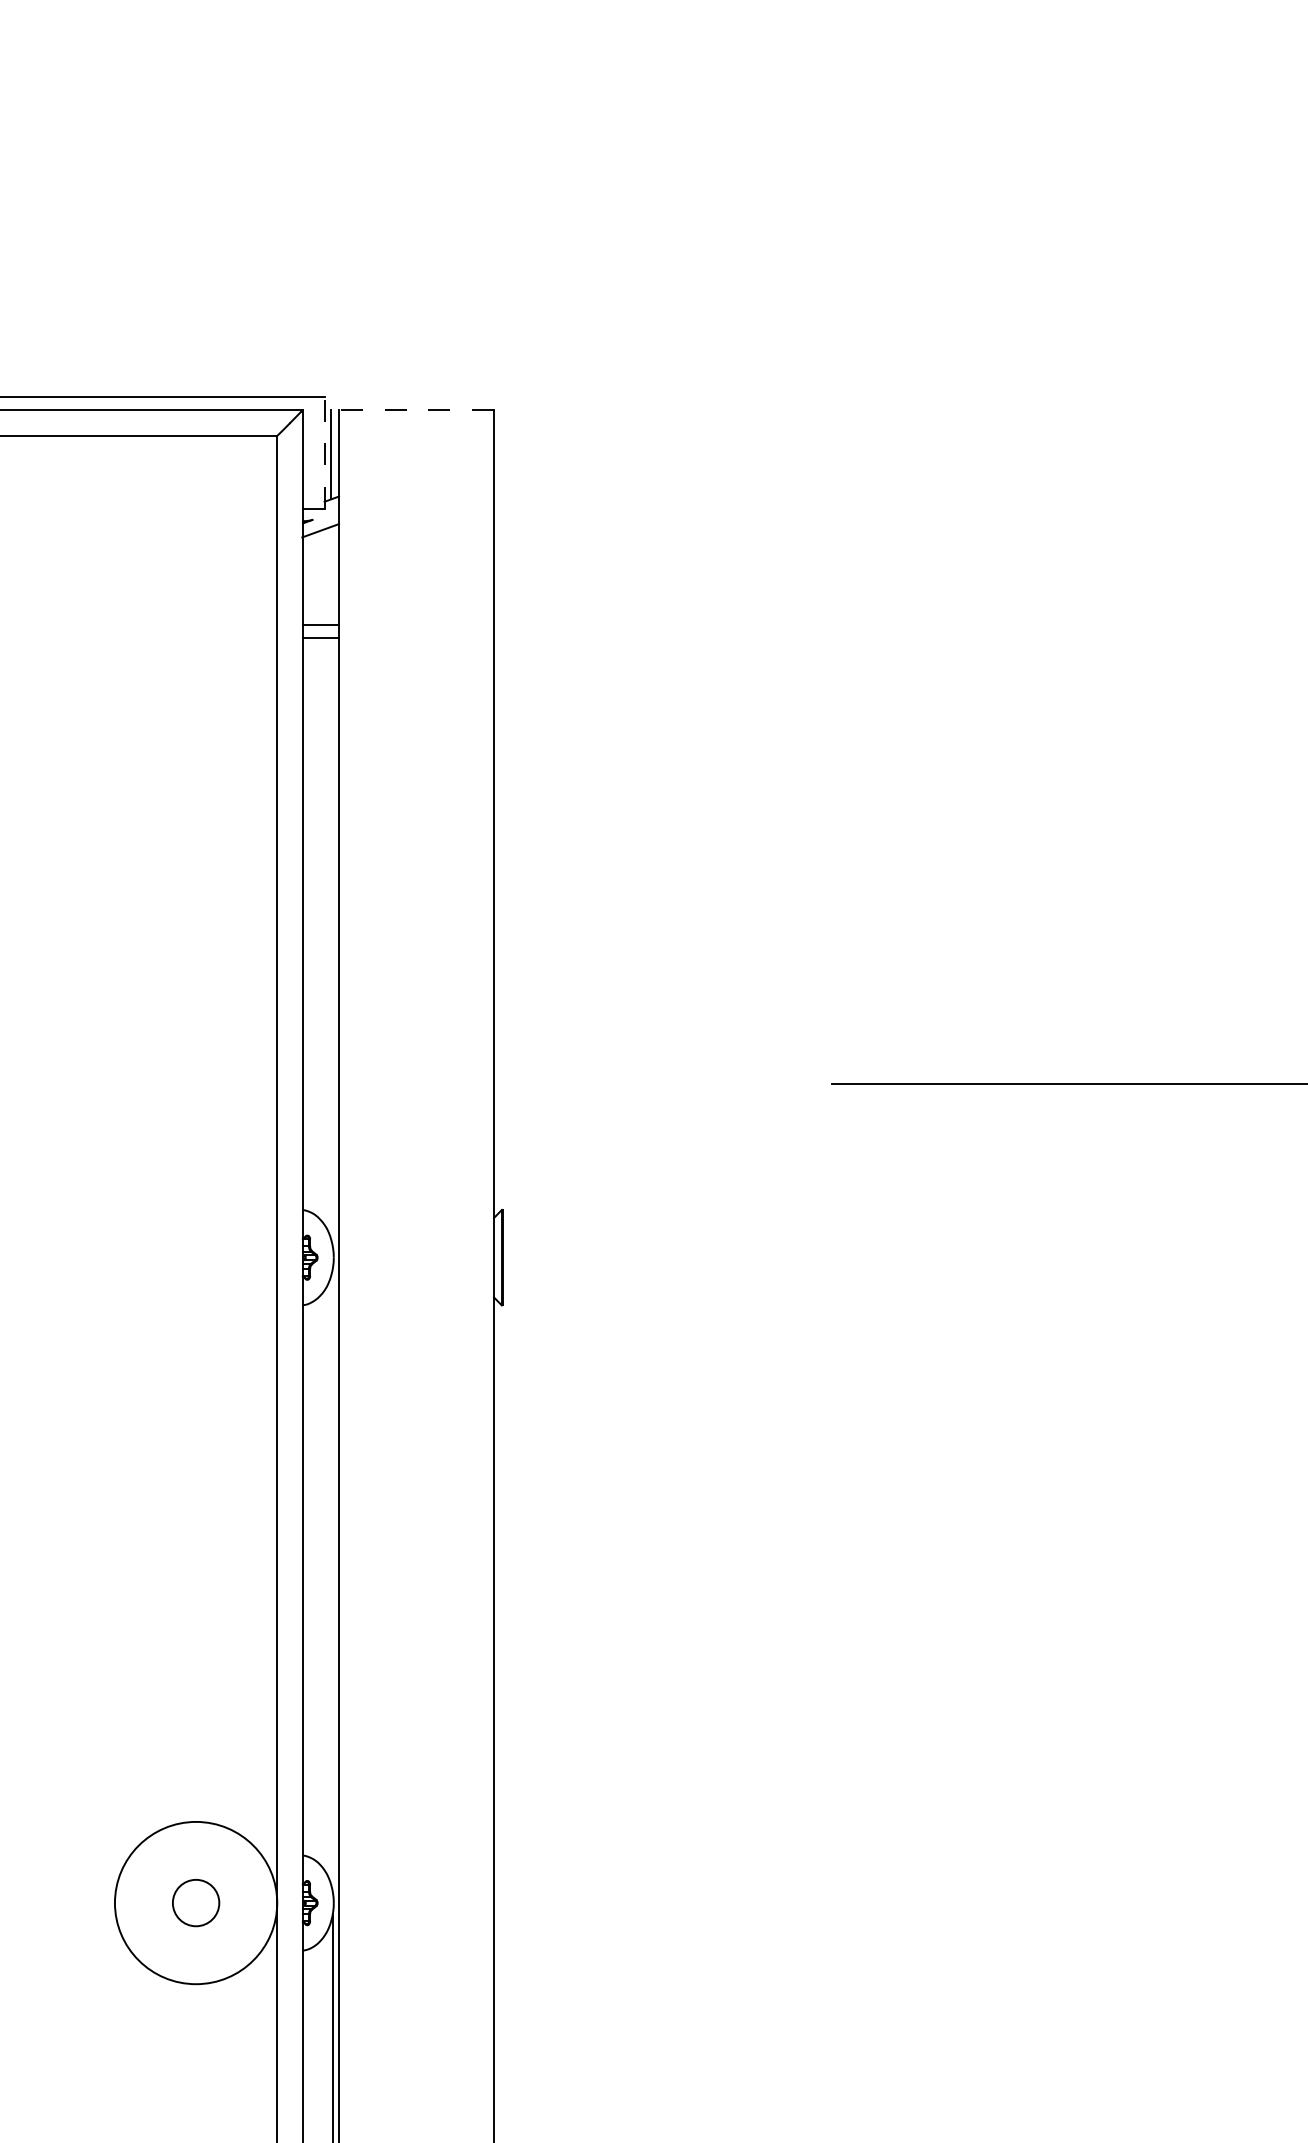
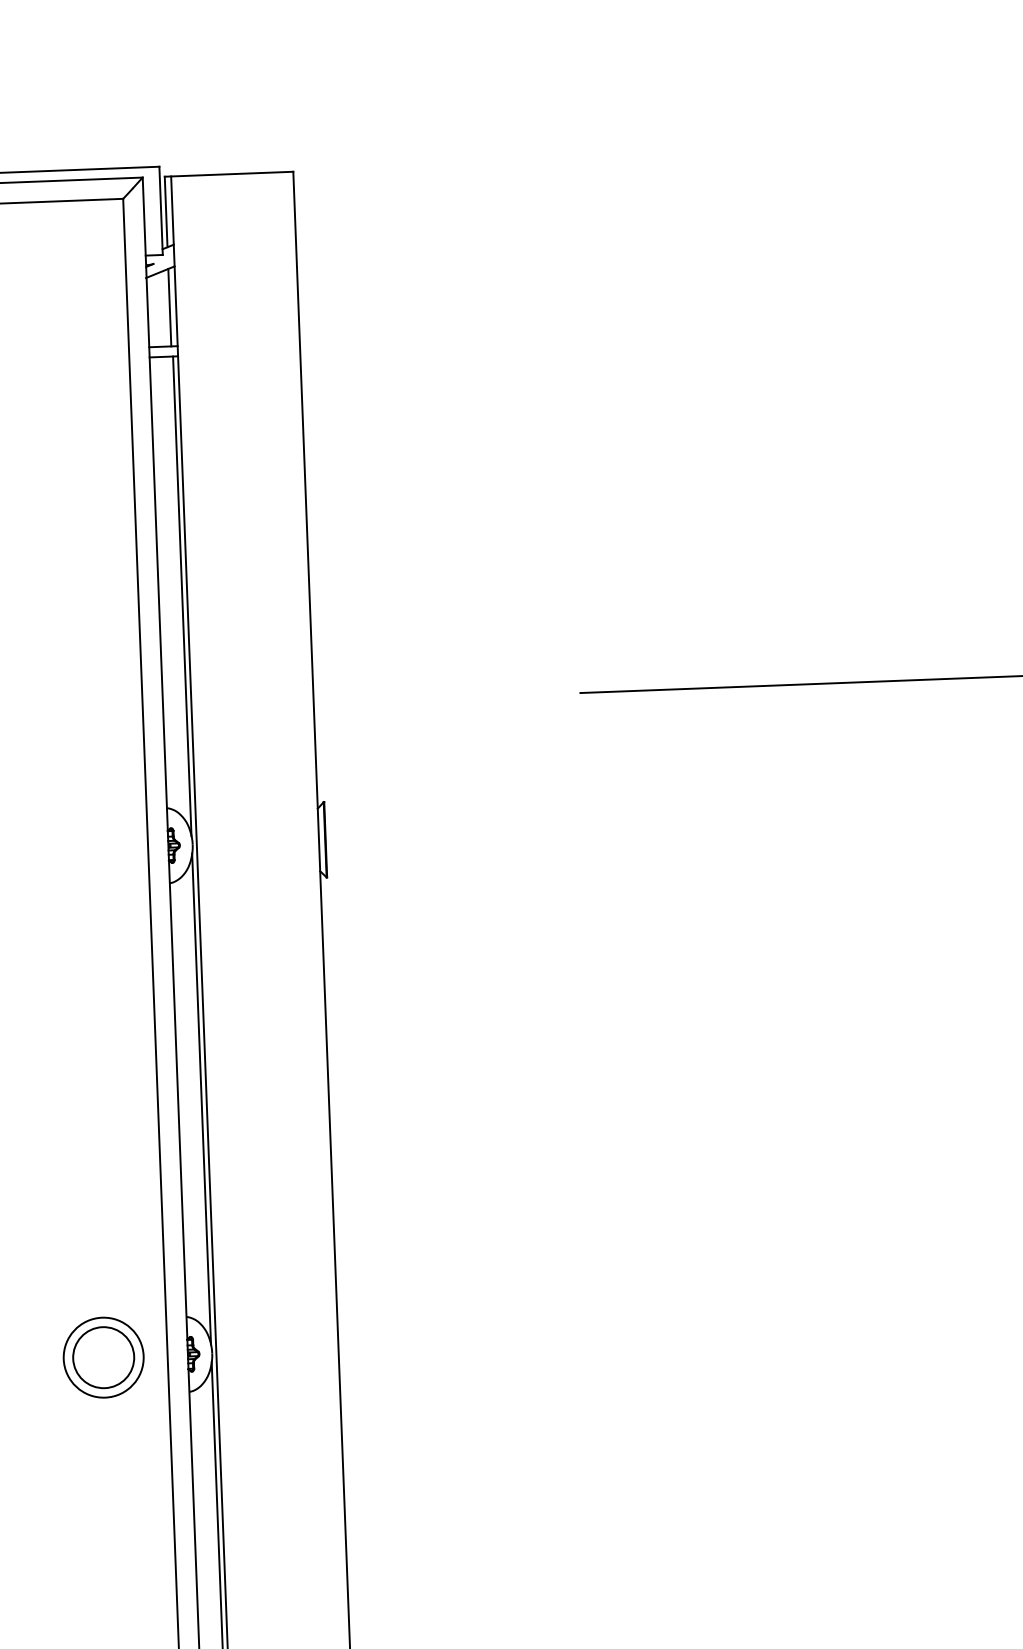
line: (412, 409) -> (229, 173), dashed -> solid
line: (324, 453) -> (161, 211), dashed -> solid
line: (330, 575) -> (169, 307), added
line: (332, 942) -> (182, 596), added
line: (332, 1579) -> (201, 1098), added
circle: (195, 1902) -> (103, 1357), size x0.62
circle: (195, 1902) -> (103, 1357), size x1.67

